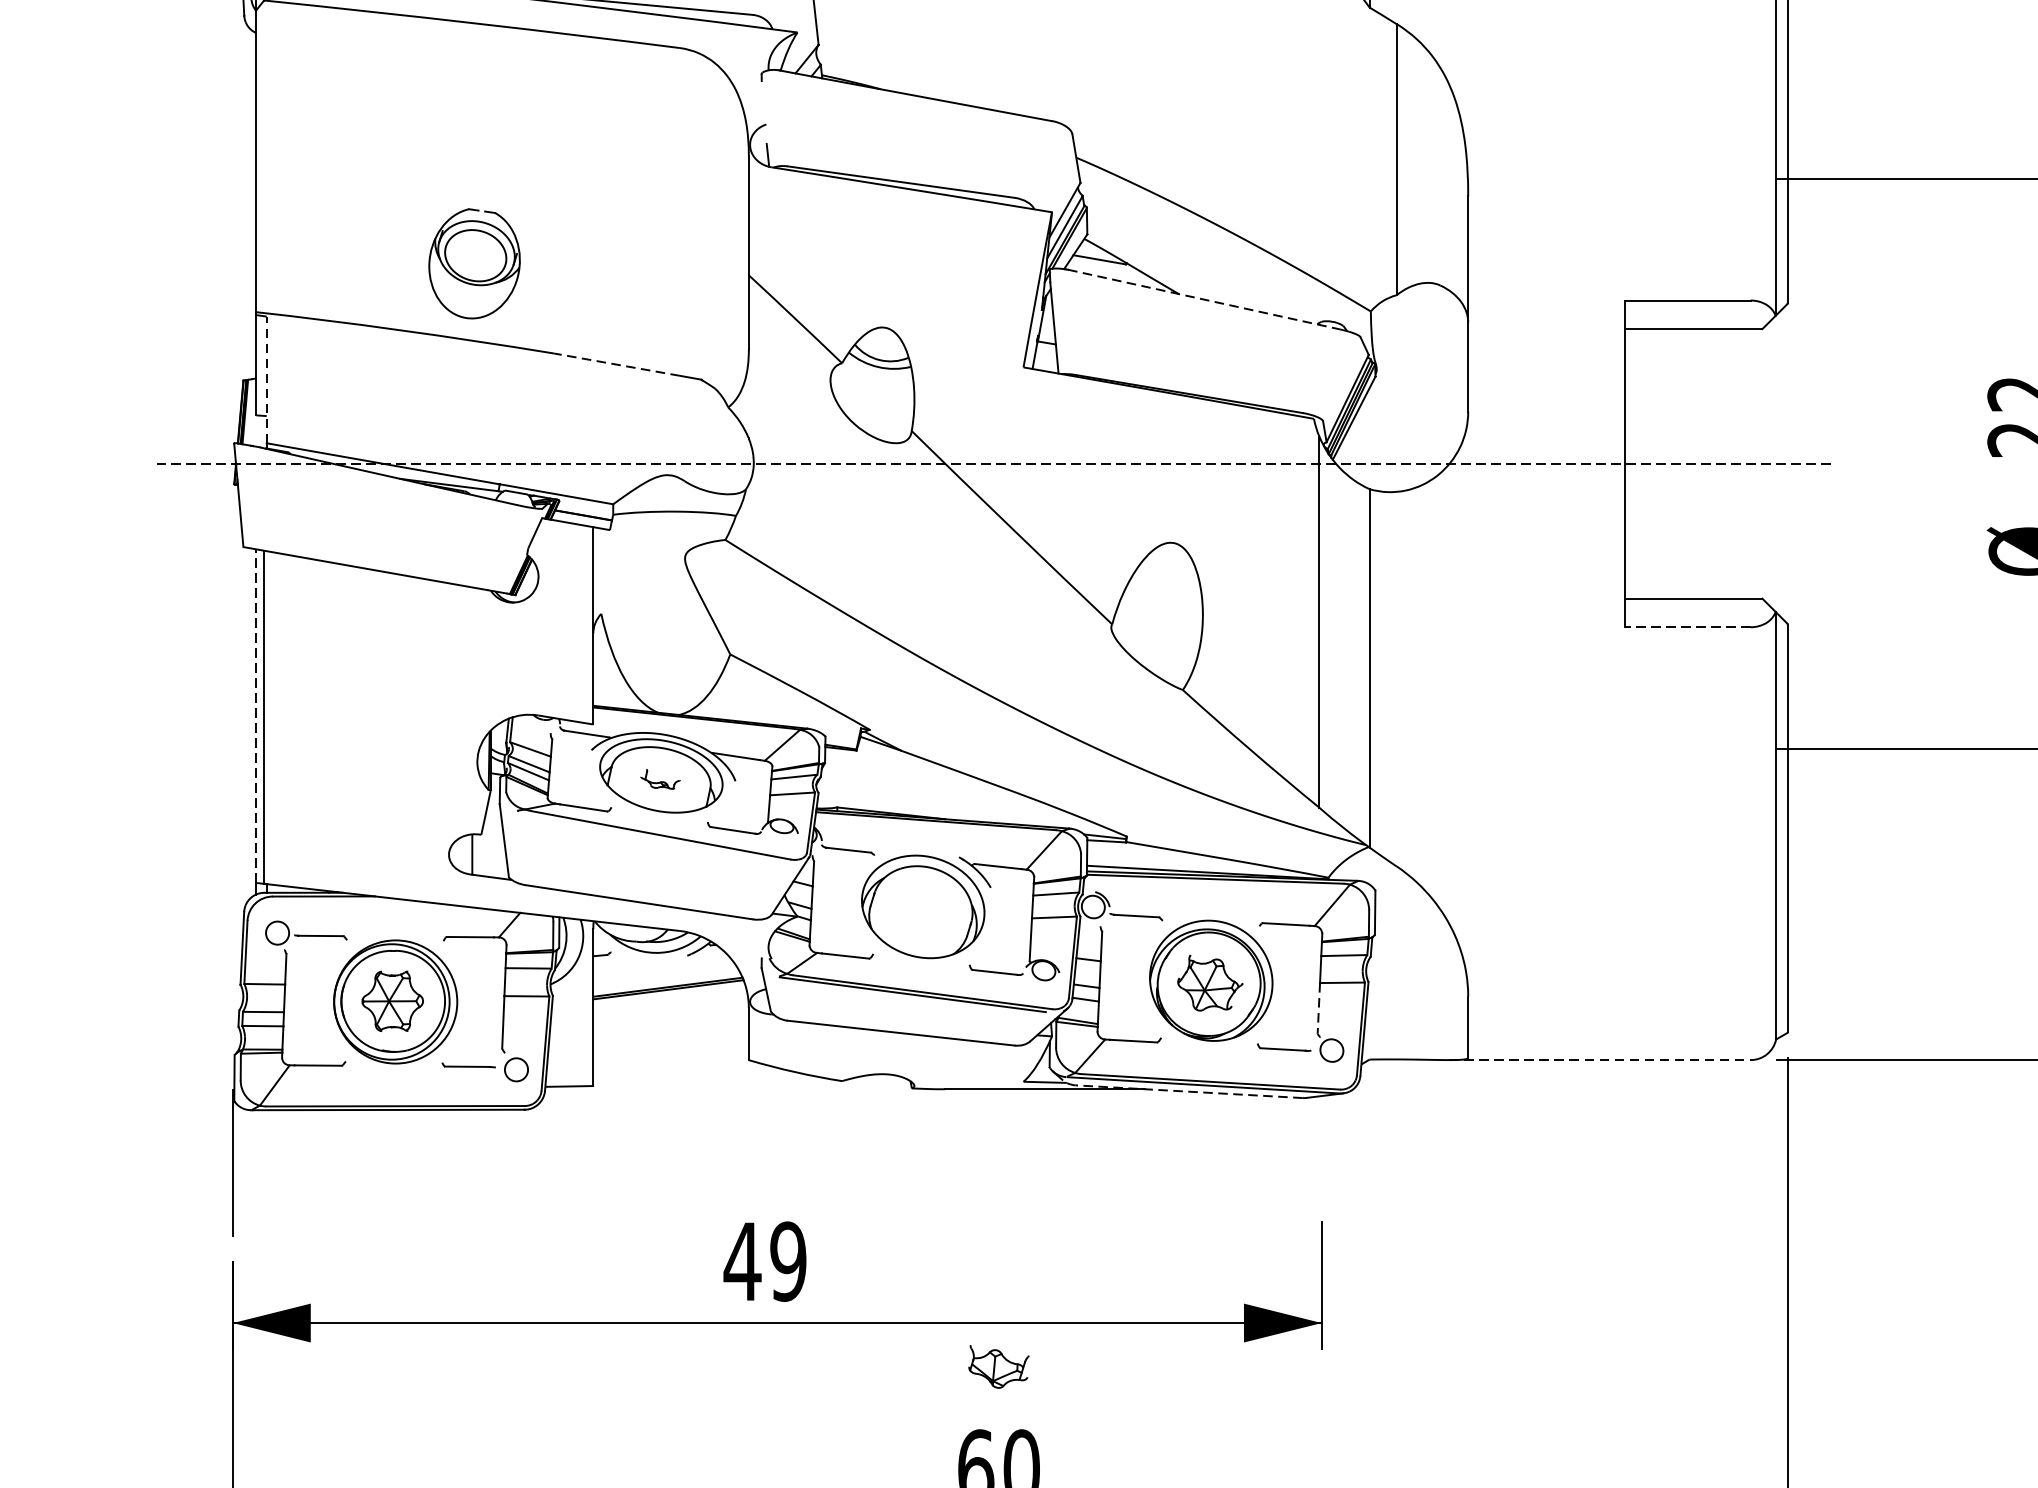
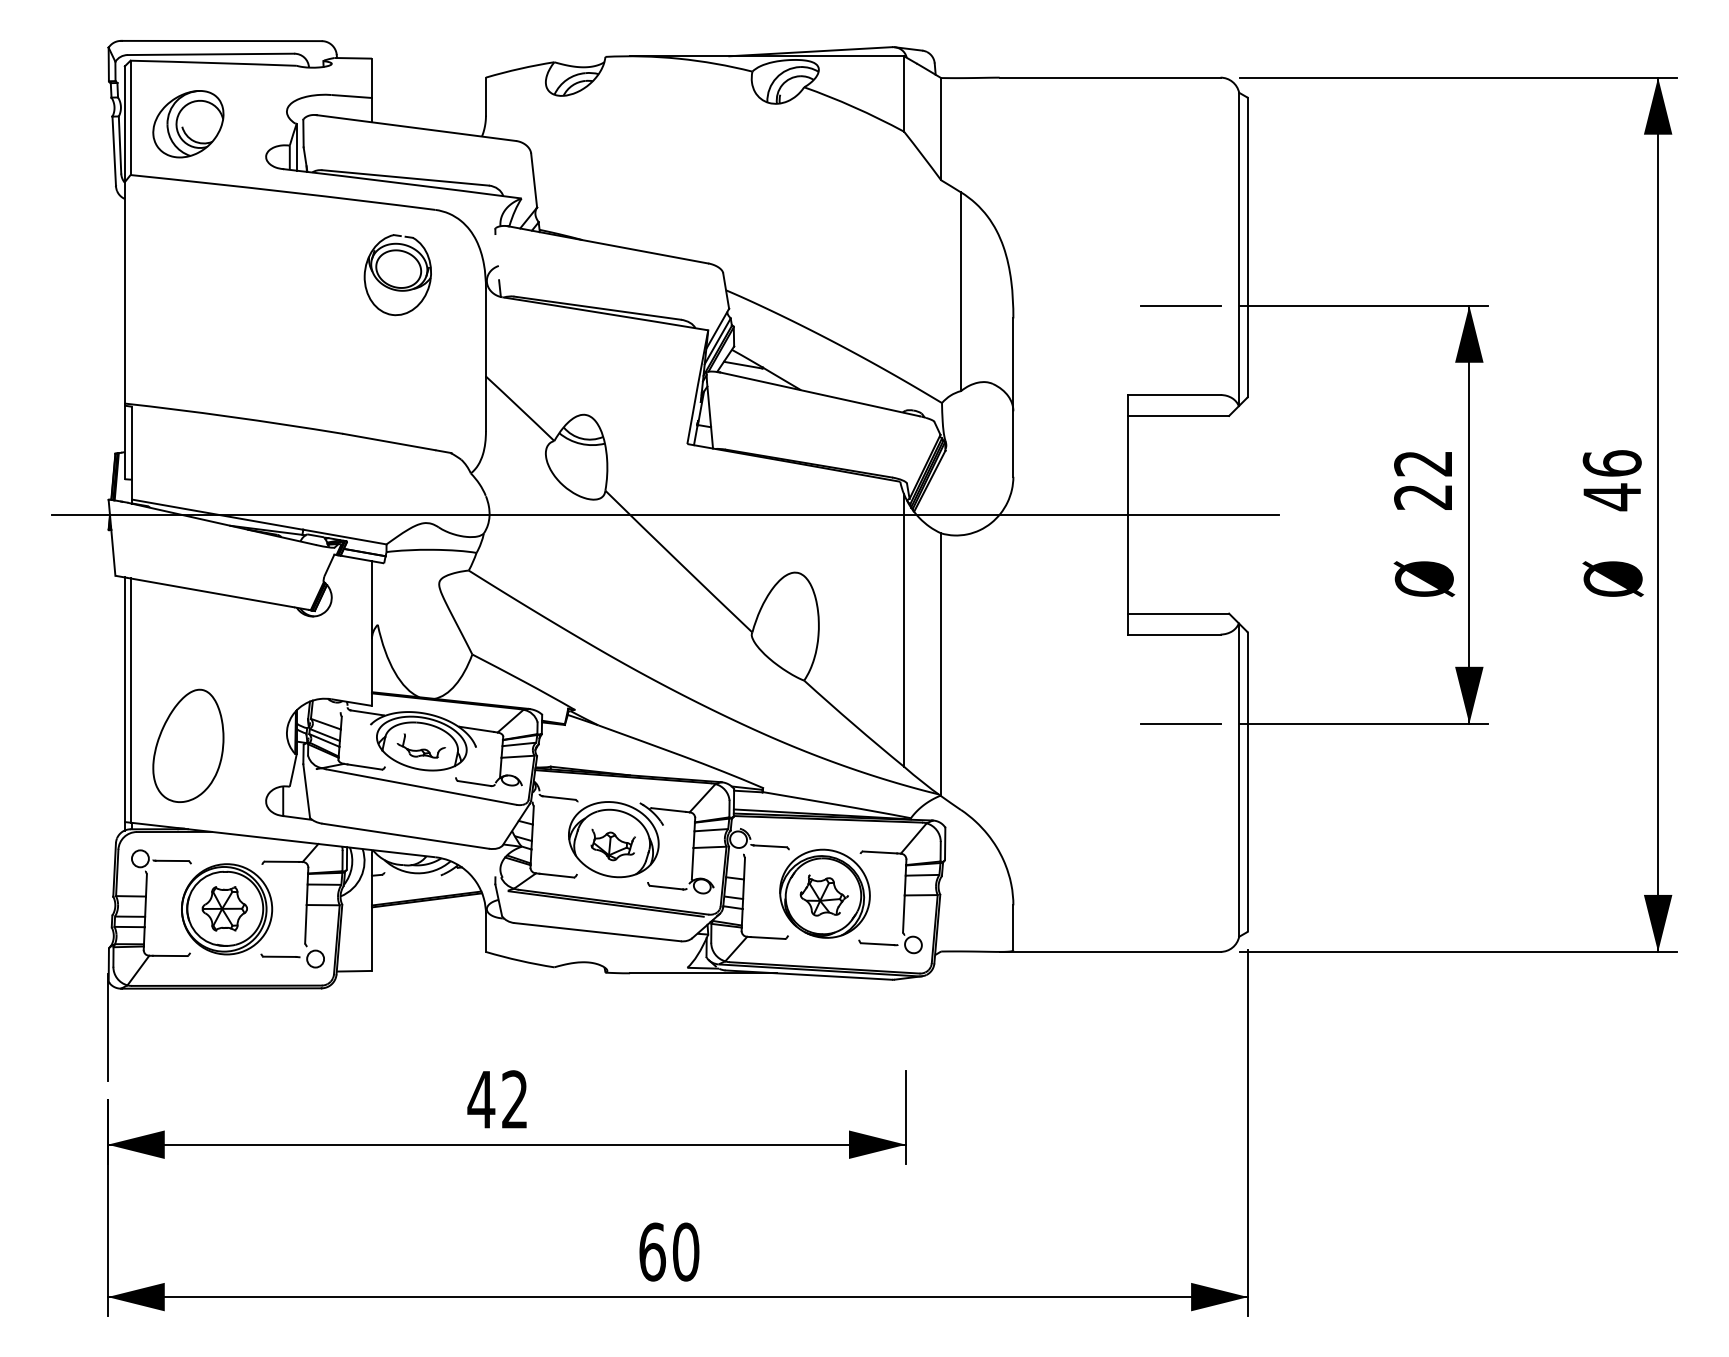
line: (1696, 178) -> (1180, 305), added
part: (474, 264) -> (397, 275), moved
line: (1205, 299) -> (820, 394), dashed -> solid
line: (617, 365) -> (389, 442), dashed -> solid
line: (266, 378) -> (132, 452), dashed -> solid
line: (993, 463) -> (665, 514), dashed -> solid
line: (1686, 627) -> (1173, 634), dashed -> solid
line: (255, 715) -> (124, 699), dashed -> solid
line: (1696, 748) -> (1180, 723), added
part: (343, 778) -> (188, 745), added
part: (659, 778) -> (420, 745), size x1.67
line: (1318, 1009) -> (903, 914), dashed -> solid
line: (1600, 1059) -> (1110, 951), dashed -> solid
line: (1188, 1092) -> (808, 975), dashed -> solid
text: (787, 1261) -> (514, 1099), 49 -> 42
part: (997, 1366) -> (612, 844), moved

